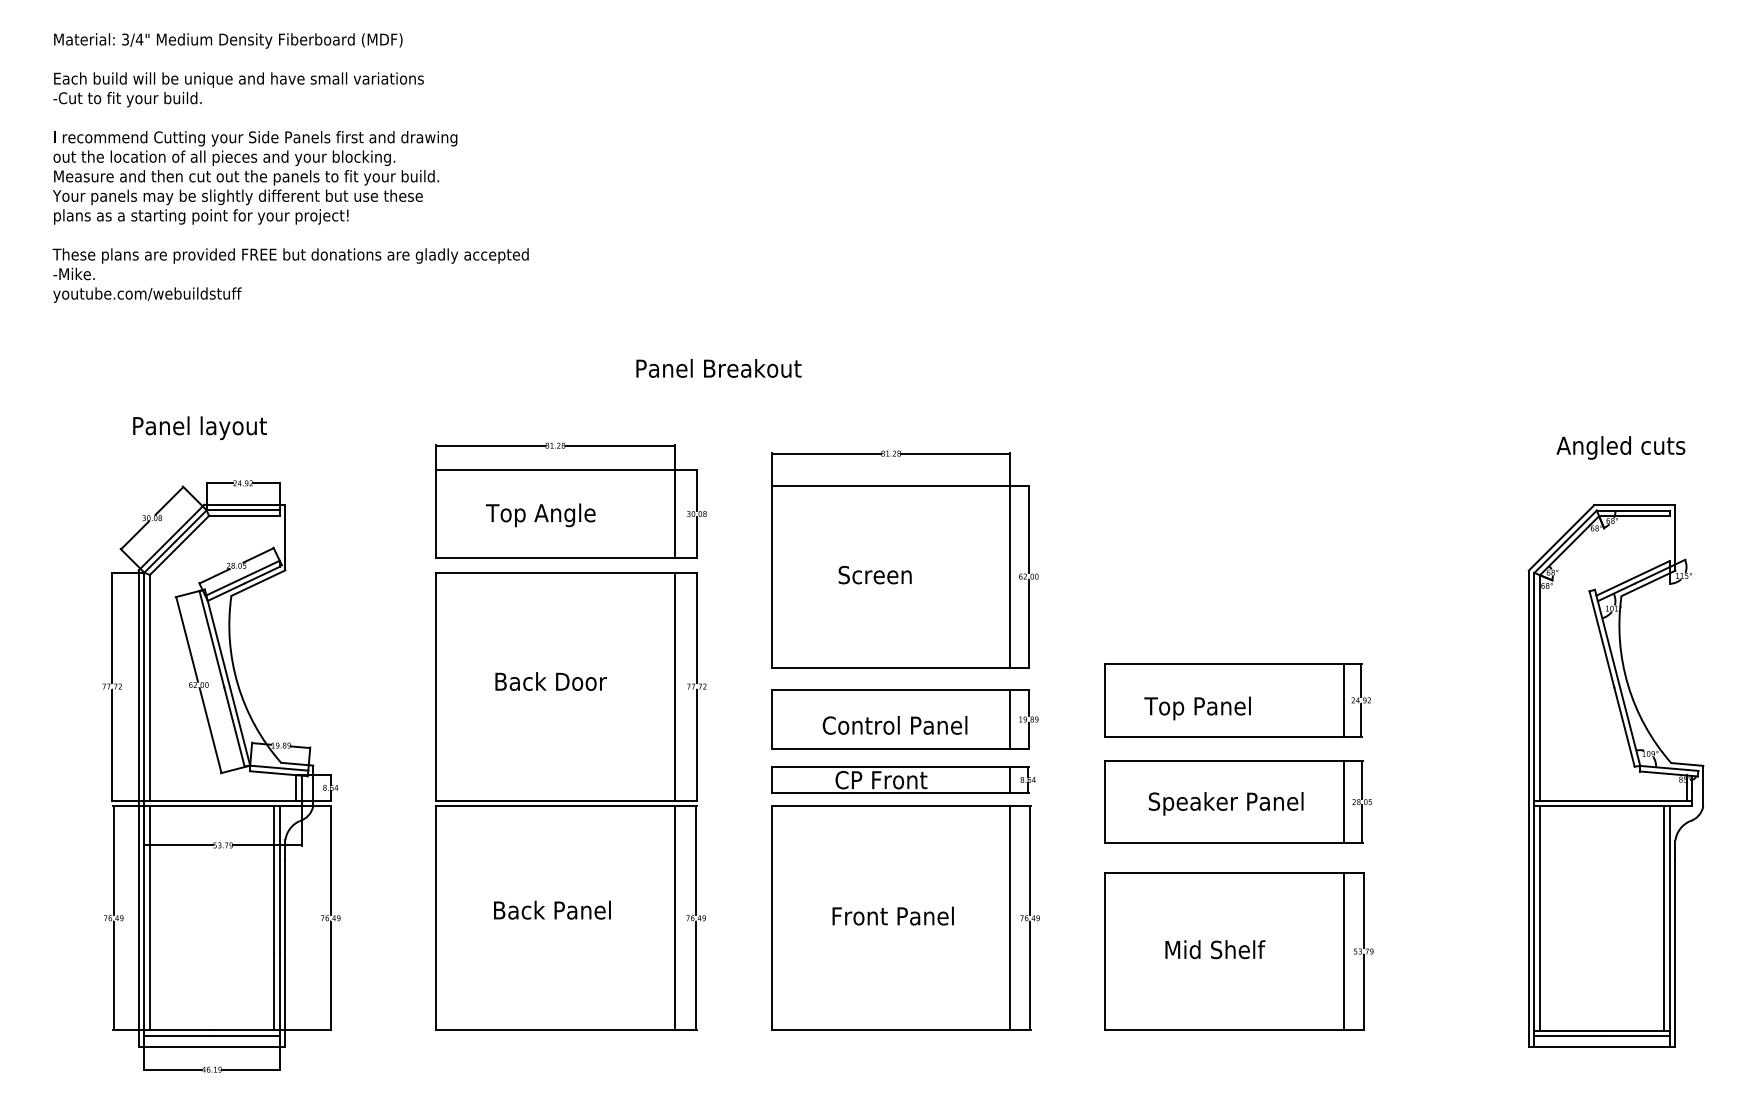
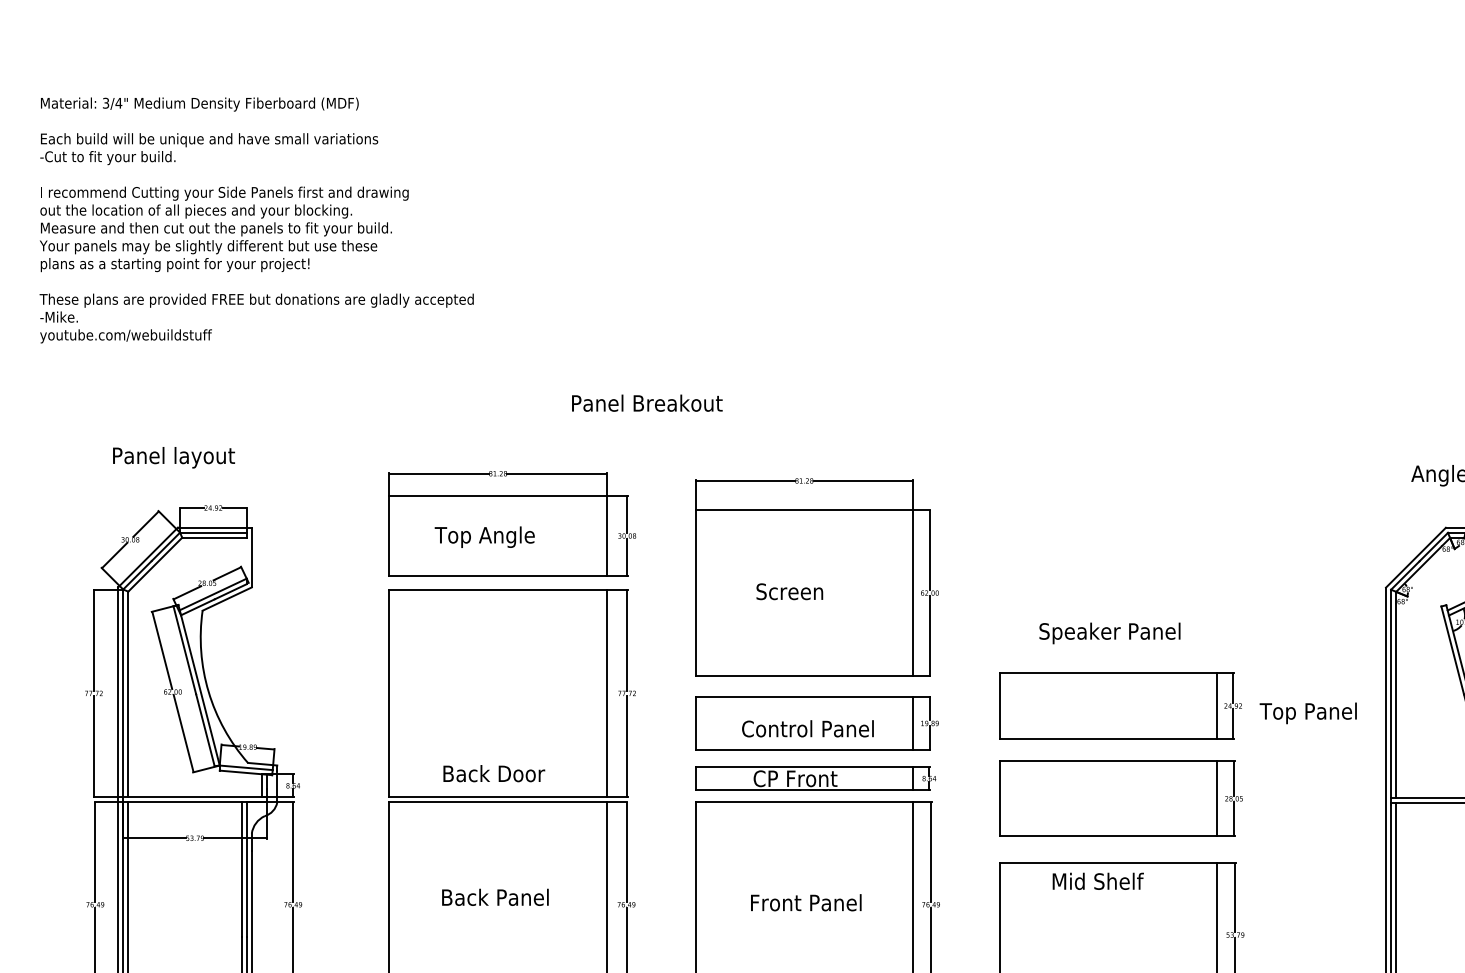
text: (550, 681) -> (493, 773), moved
text: (1197, 708) -> (1308, 713), moved
text: (1225, 803) -> (1109, 633), moved
text: (1215, 949) -> (1098, 881), moved

